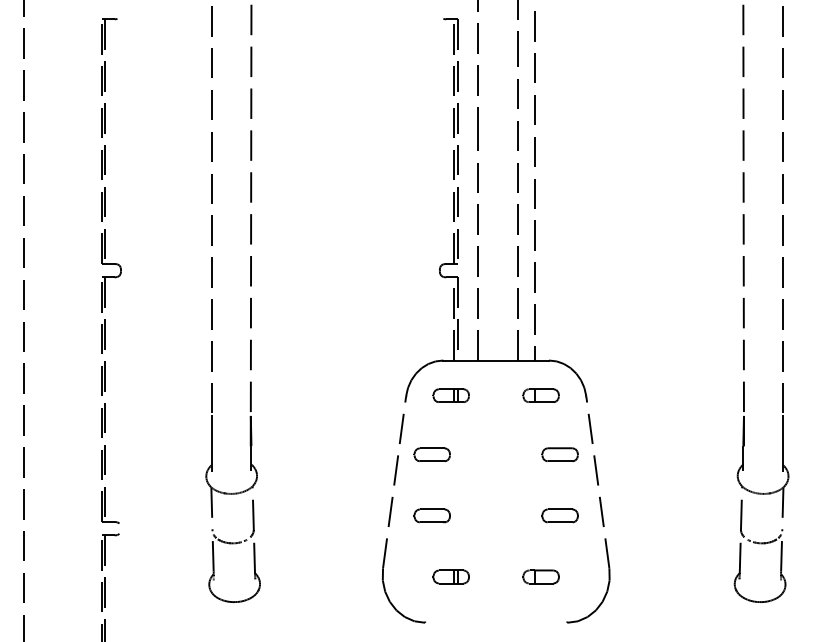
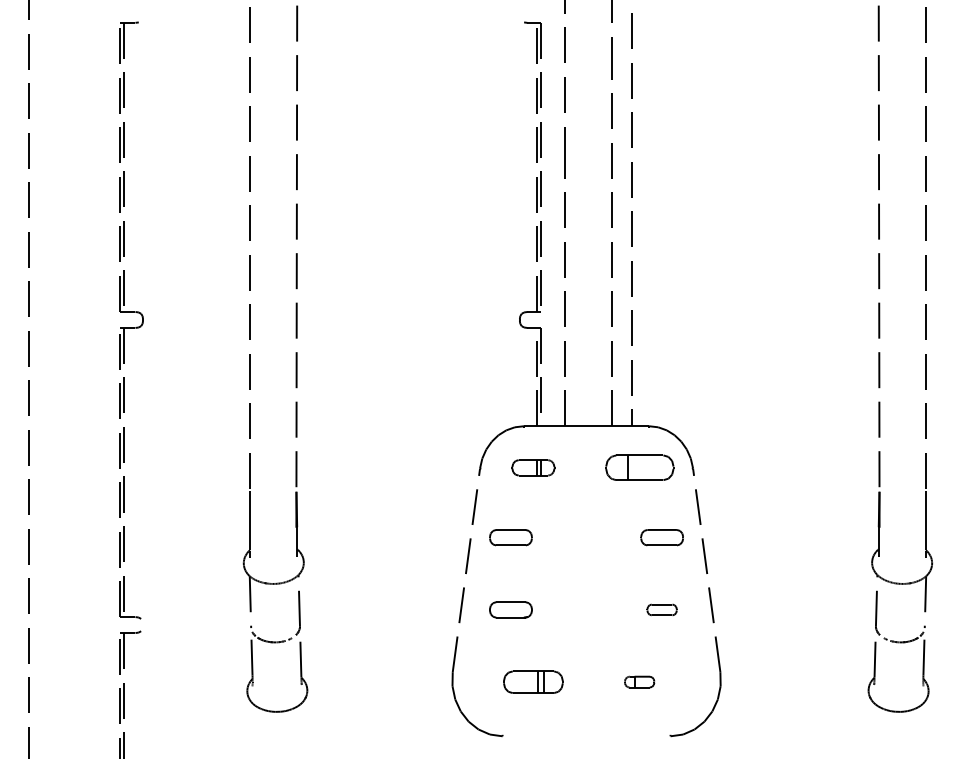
part: (540, 395) -> (639, 467), size x1.6
part: (559, 515) -> (661, 609), size x0.7
part: (451, 576) -> (533, 681), size x1.4
part: (540, 576) -> (639, 681), size x0.7

